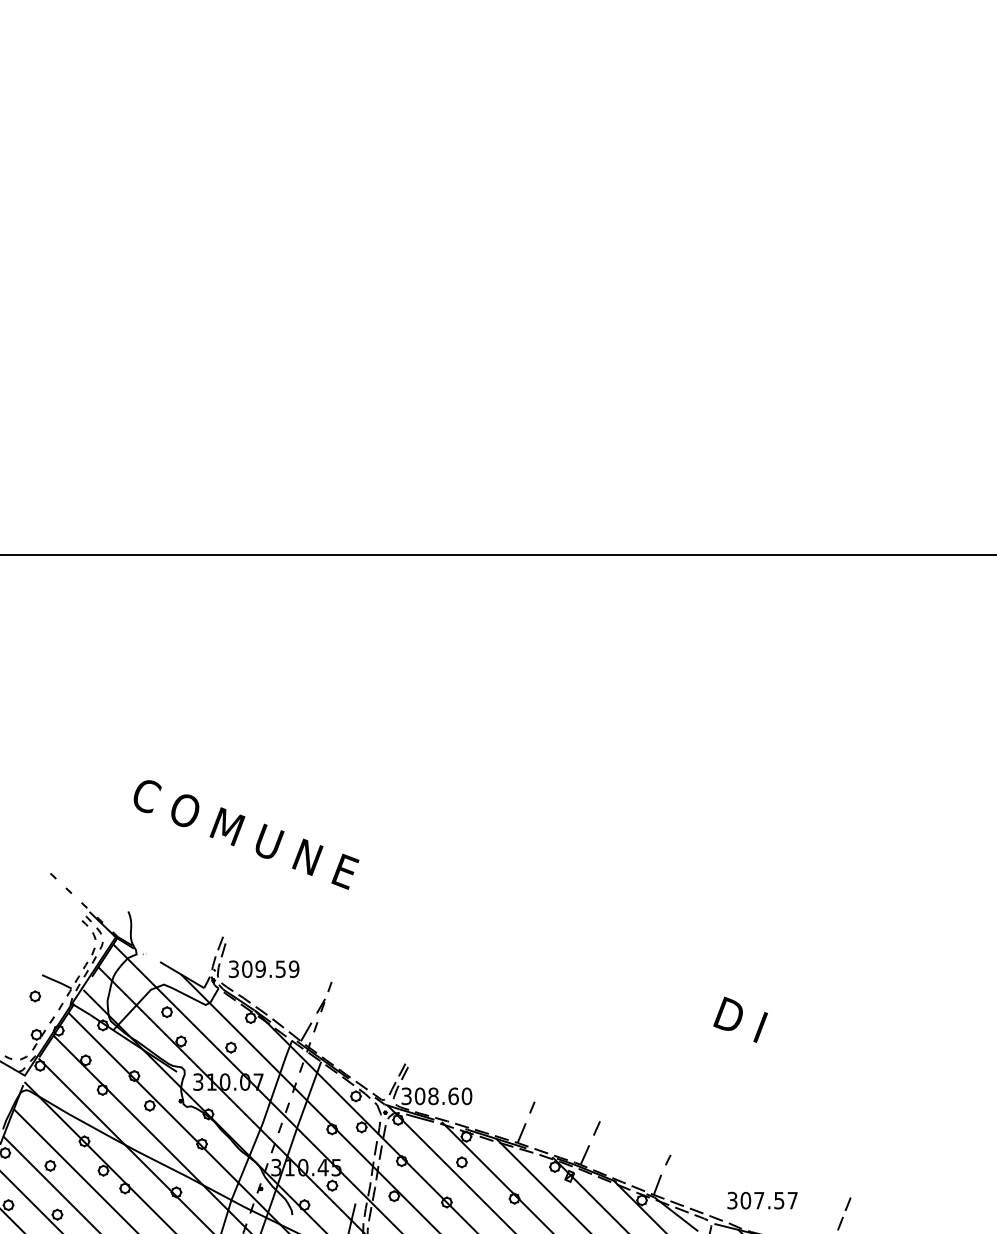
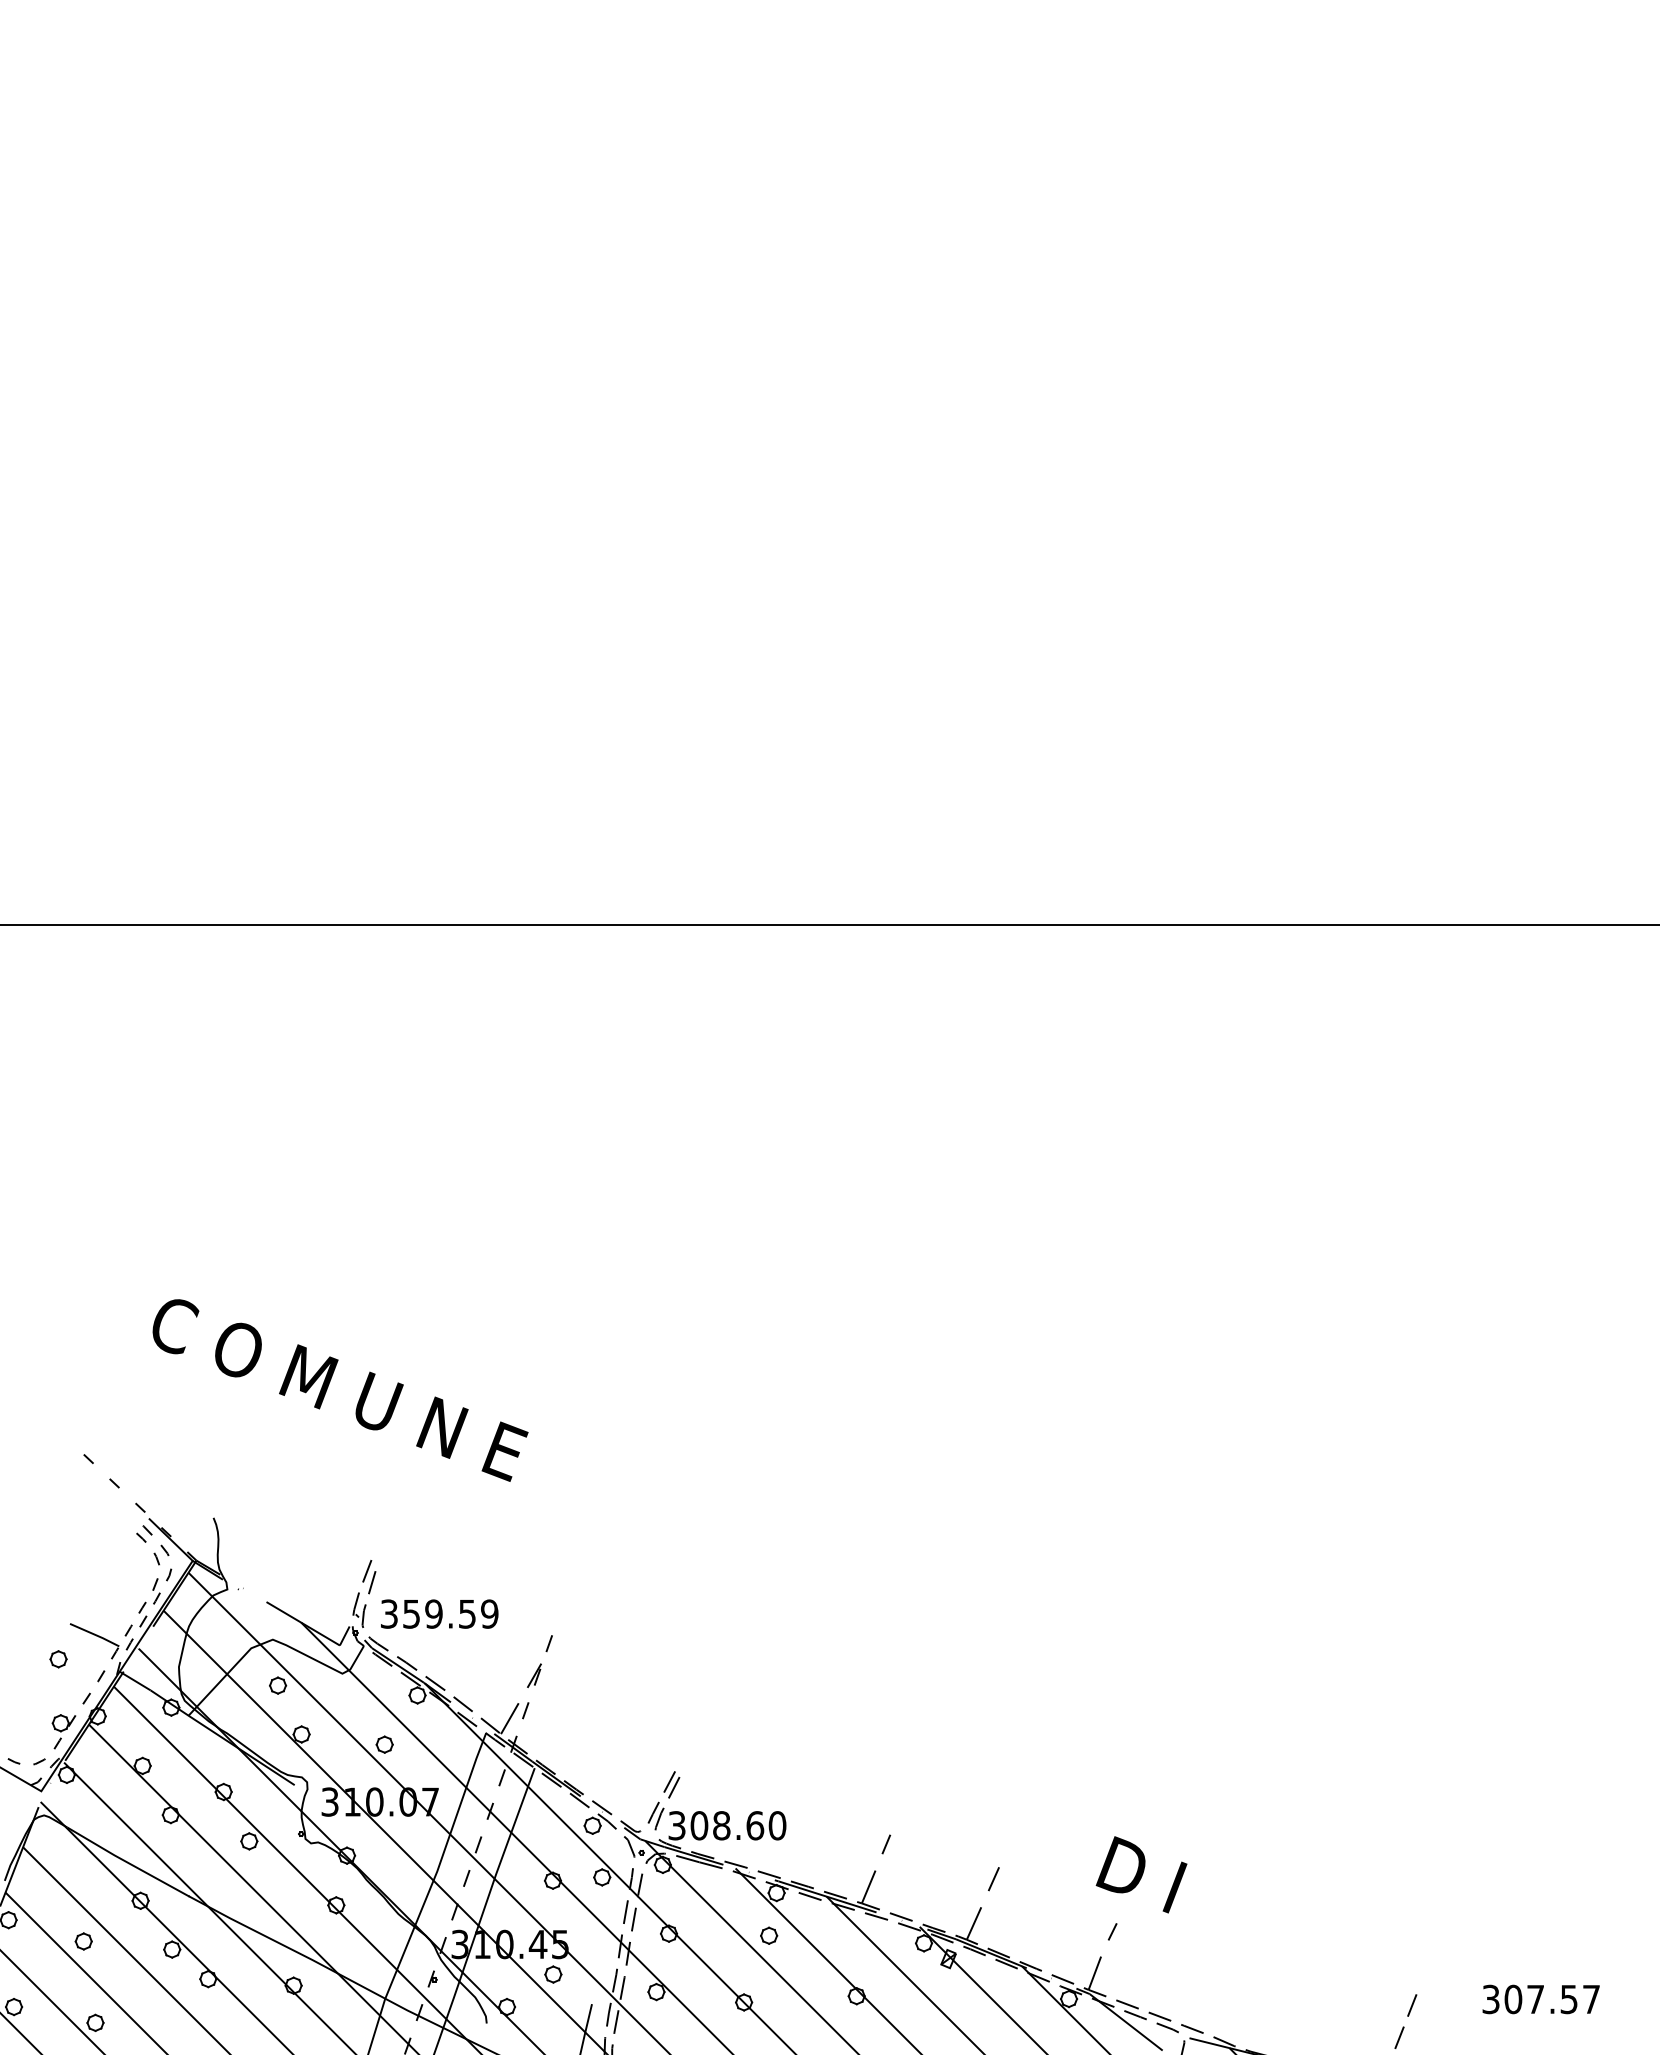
text: (246, 834) -> (340, 1389), moved
text: (247, 968) -> (412, 1612), 309.59 -> 359.59
text: (740, 1019) -> (1141, 1874), moved
text: (762, 1200) -> (1541, 1999), moved

